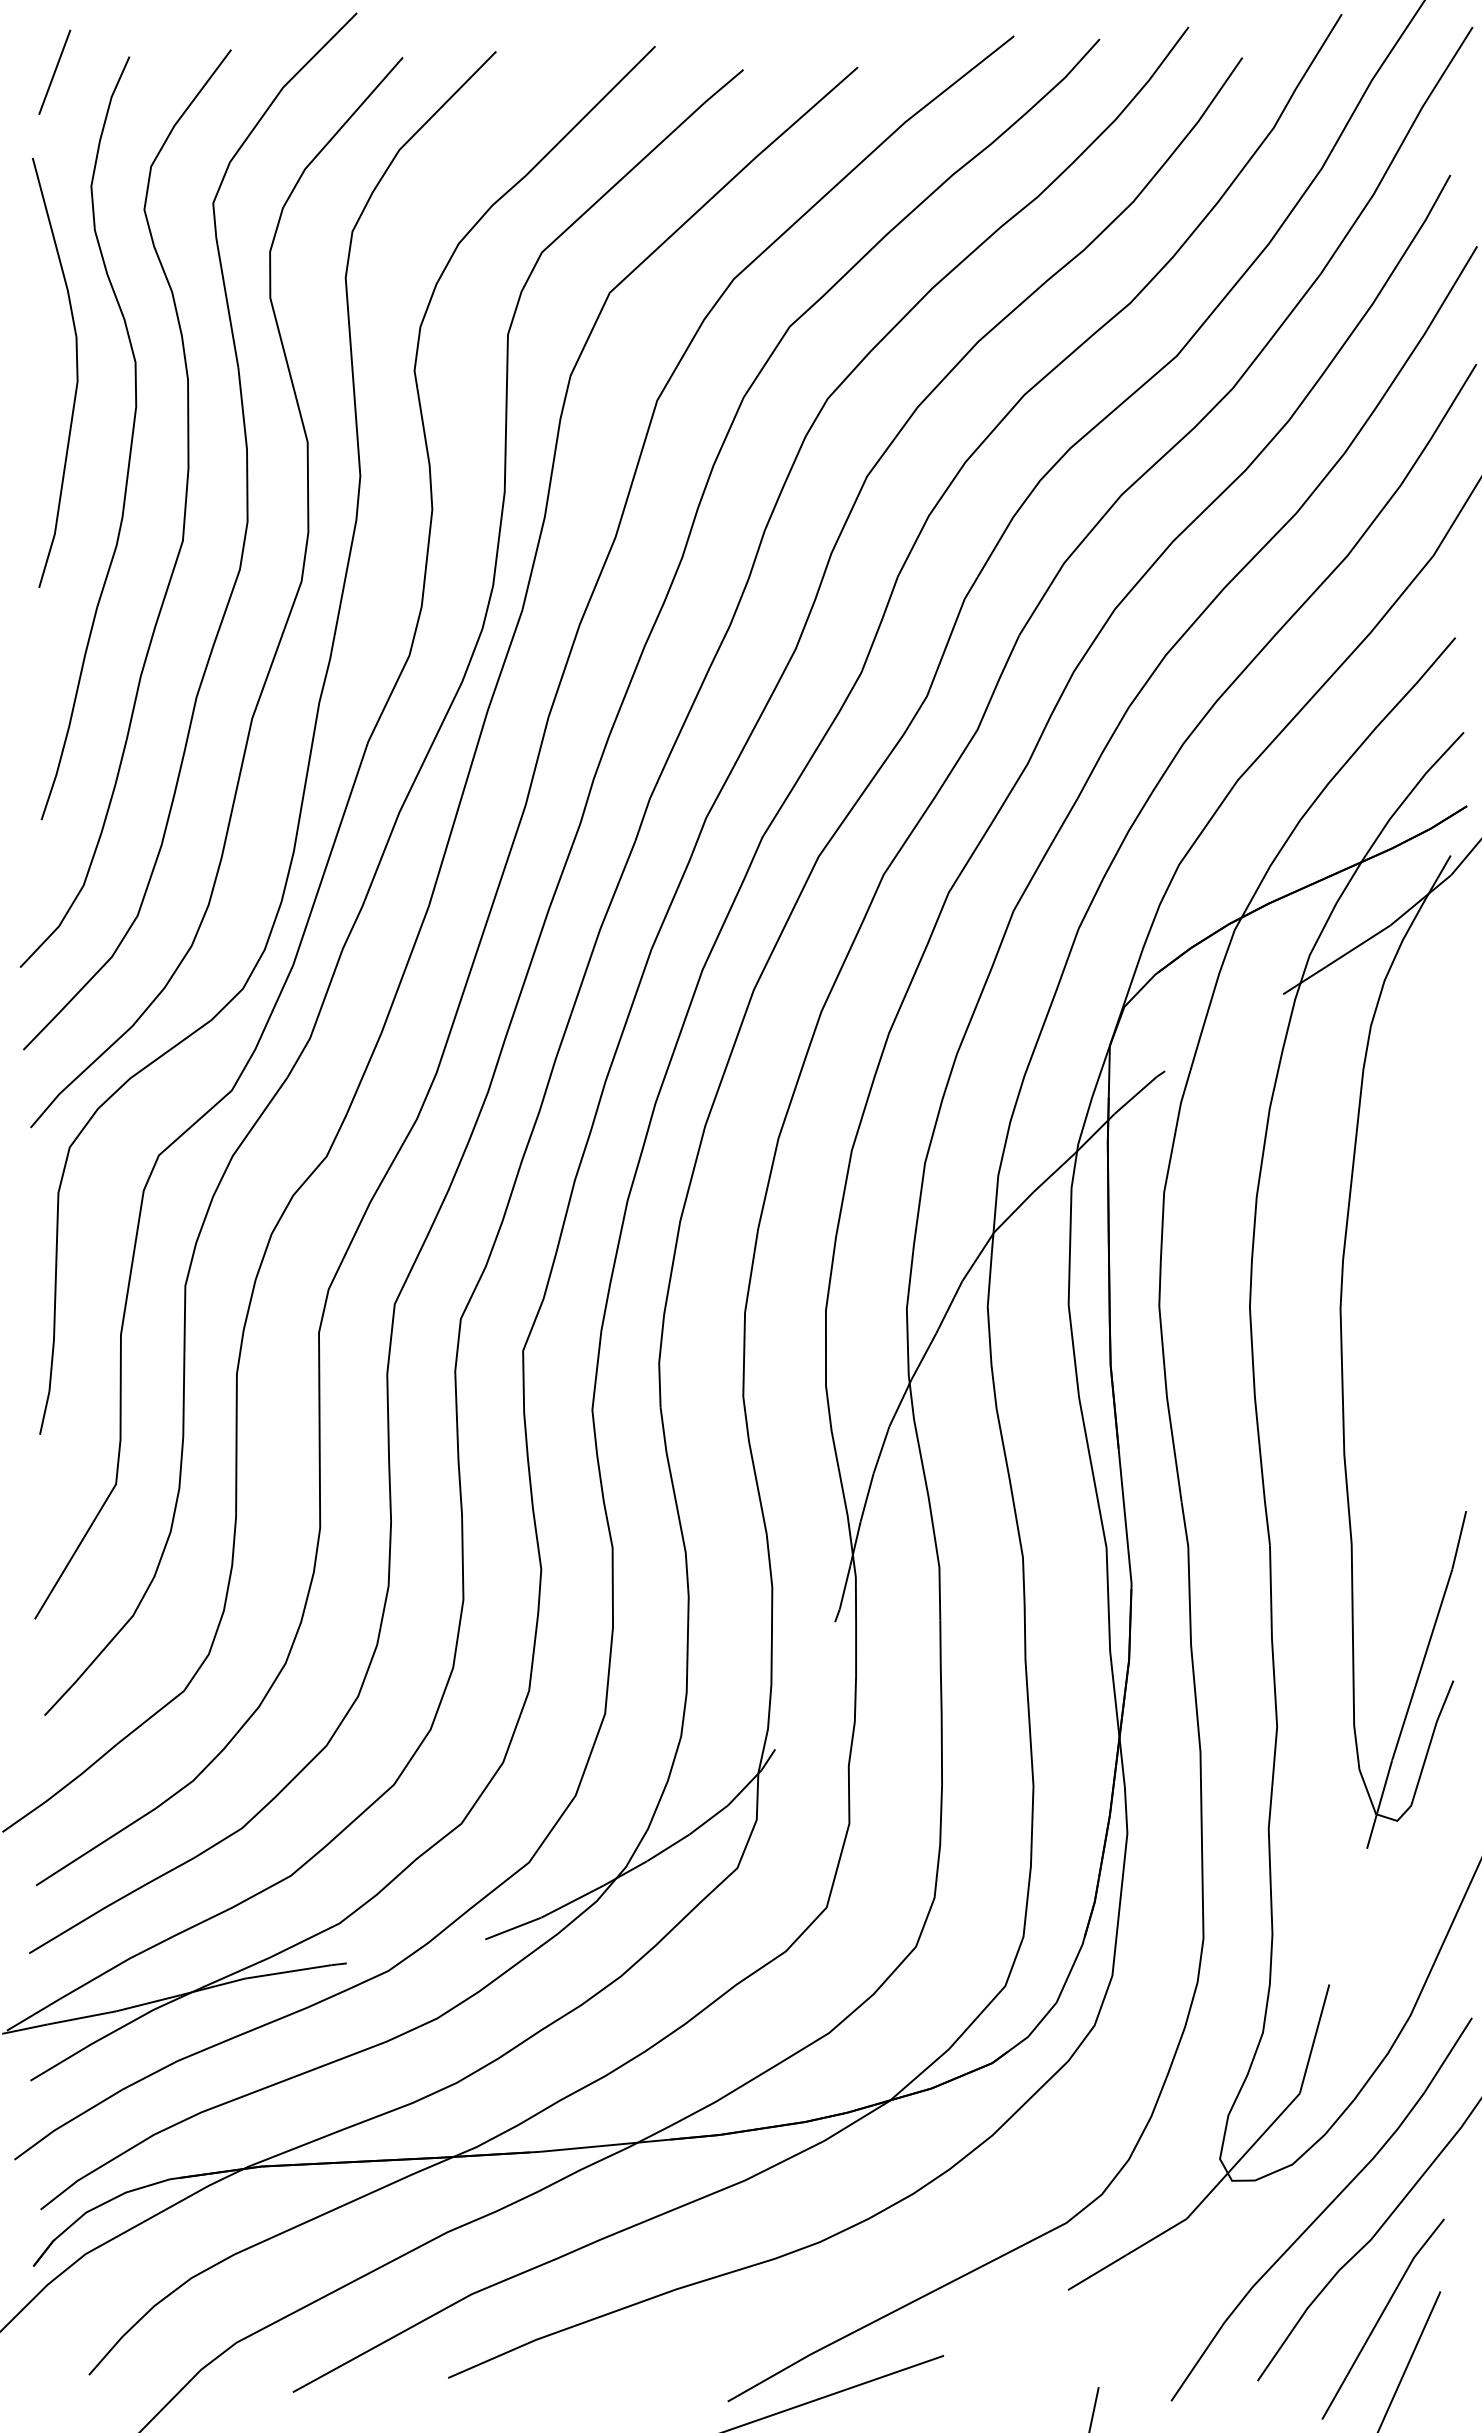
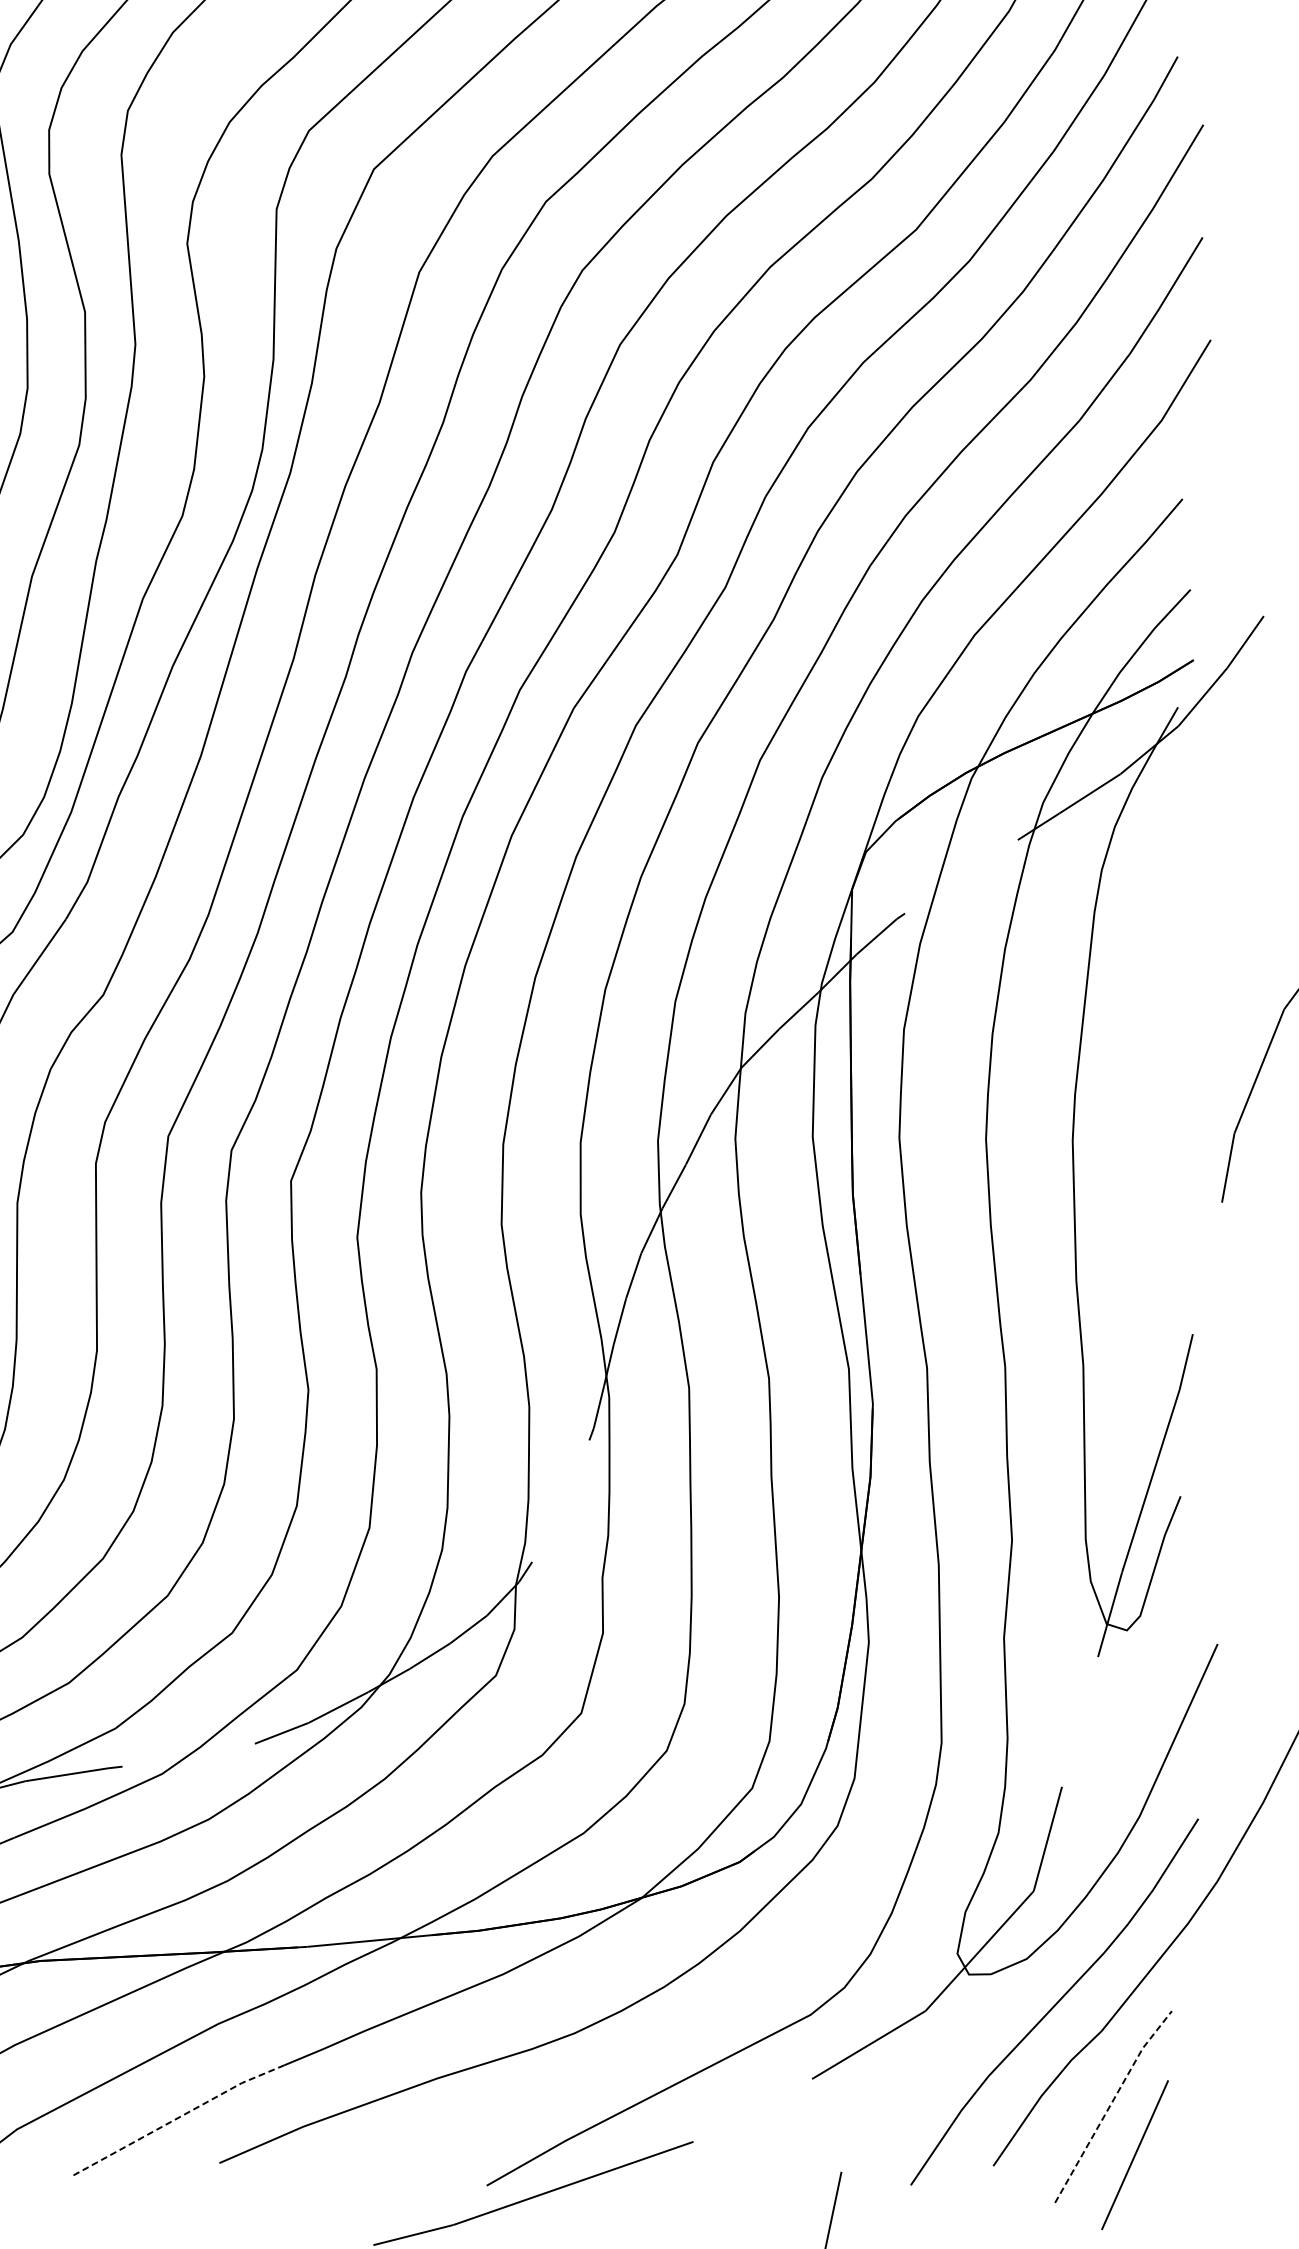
line: (1380, 2316) -> (1110, 2104), solid -> dashed
line: (404, 2331) -> (177, 2118), solid -> dashed

